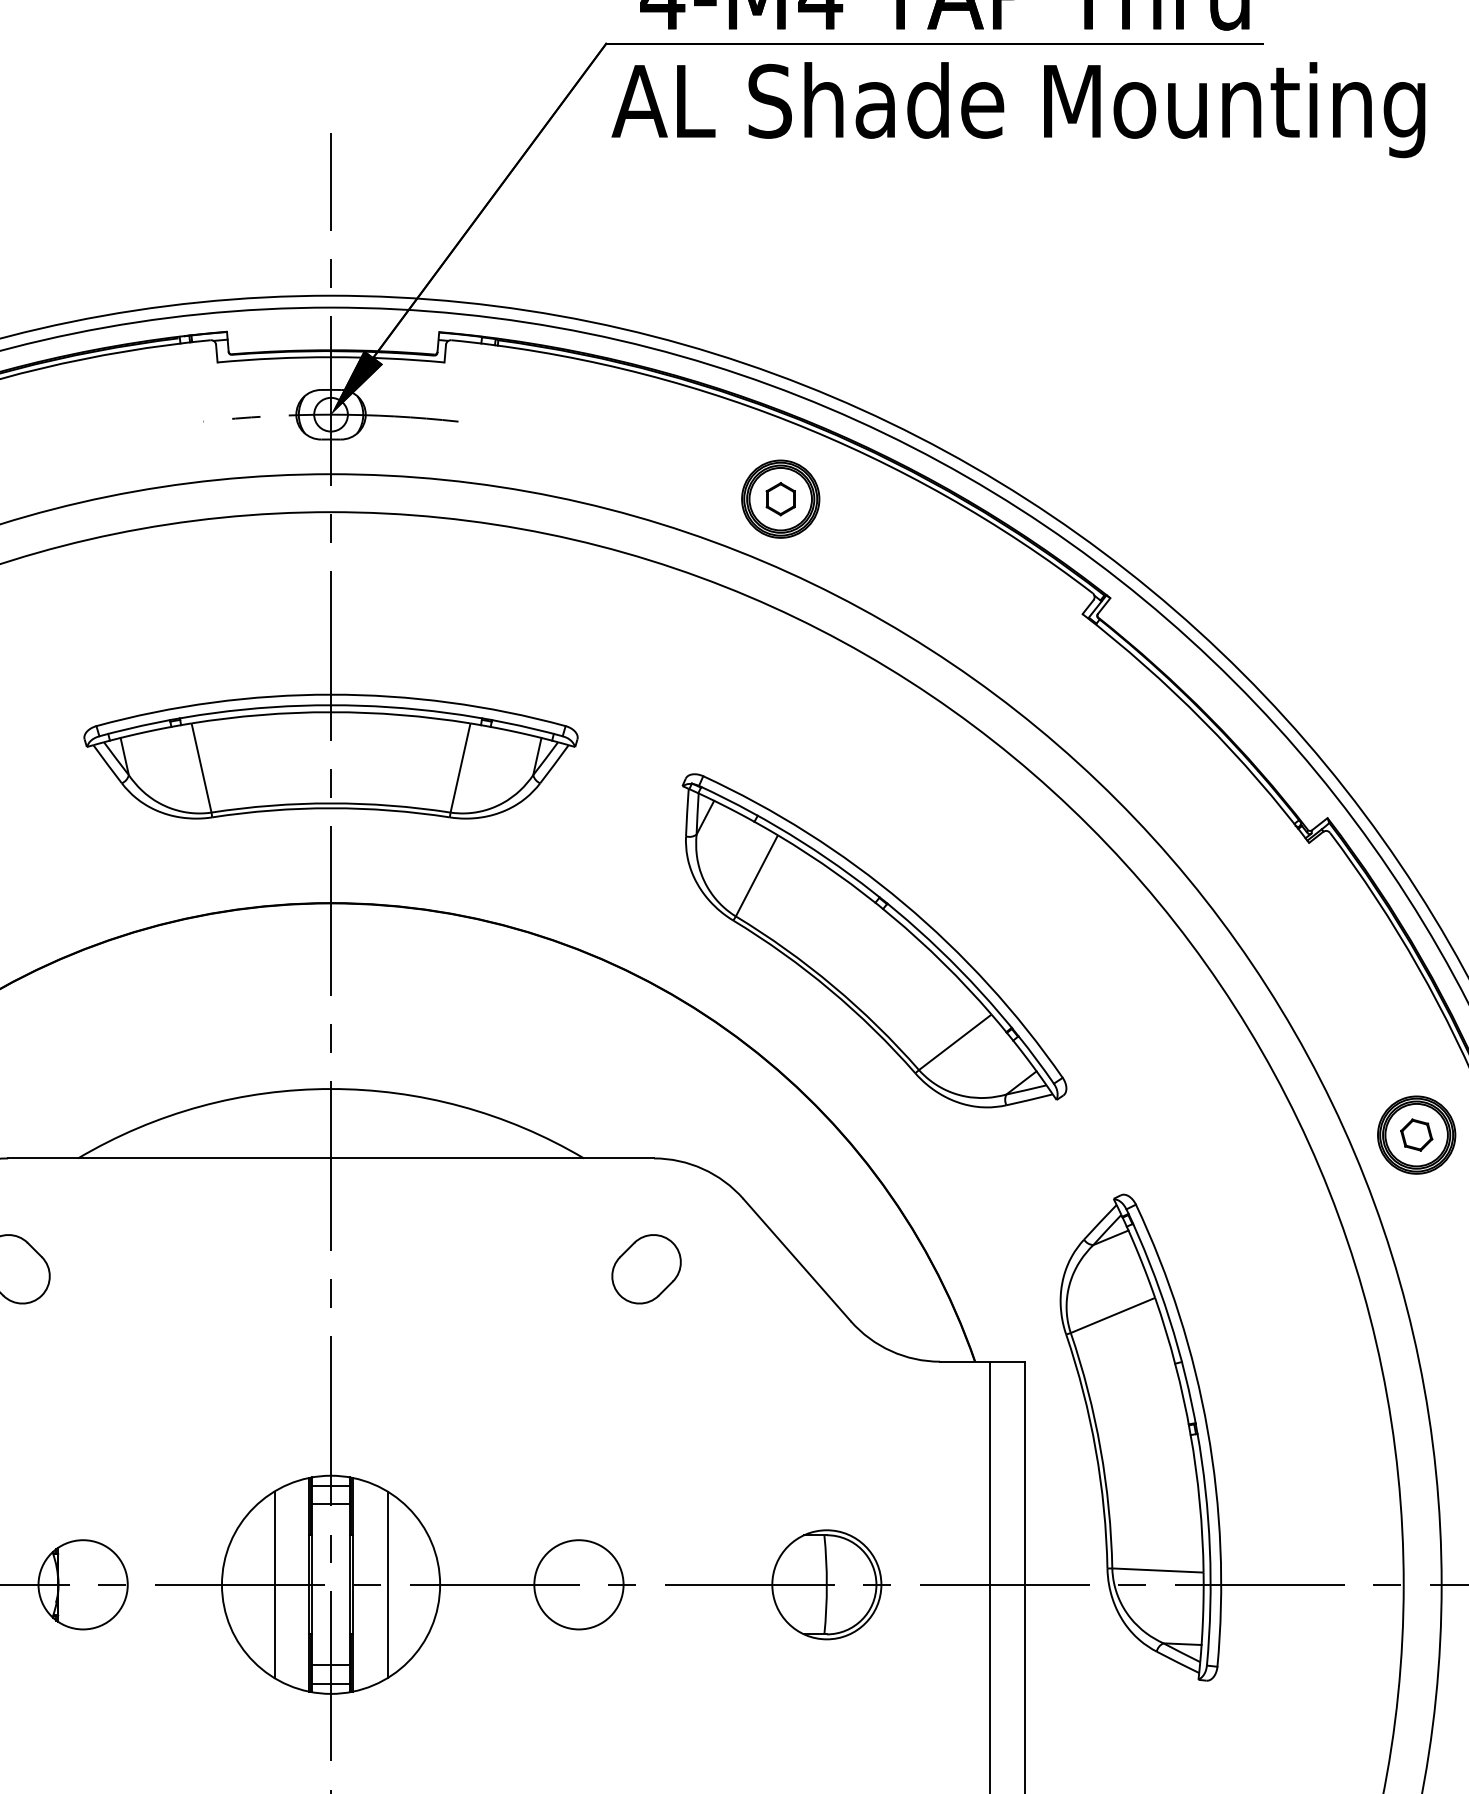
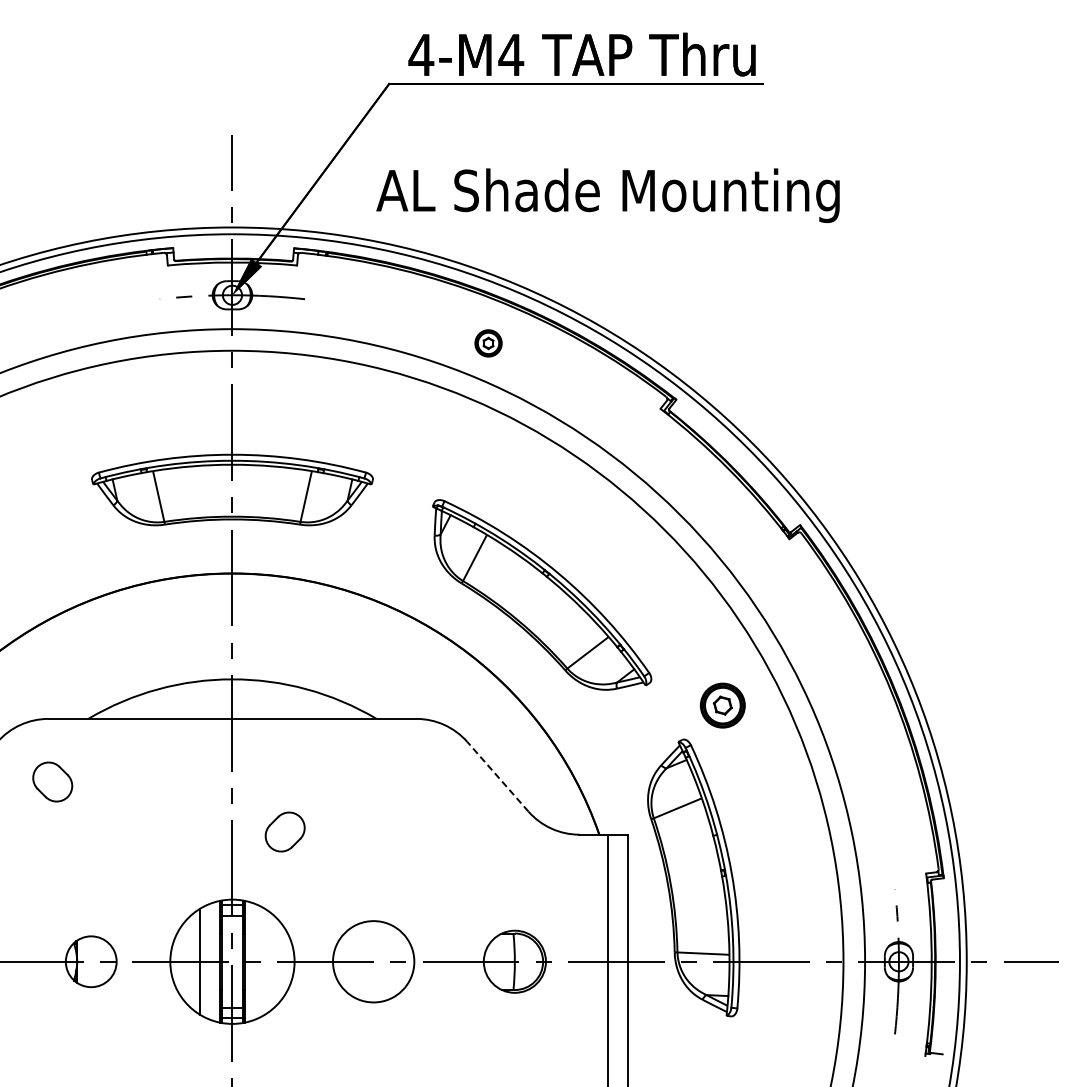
text: (1017, 109) -> (607, 195), moved
part: (780, 499) -> (488, 343), size x0.6
part: (1416, 1134) -> (722, 705), moved
line: (796, 1259) -> (497, 776), solid -> dashed
part: (645, 1268) -> (284, 831), moved
line: (387, 1584) -> (264, 961), removed
circle: (578, 1584) -> (373, 961), size x1.6

